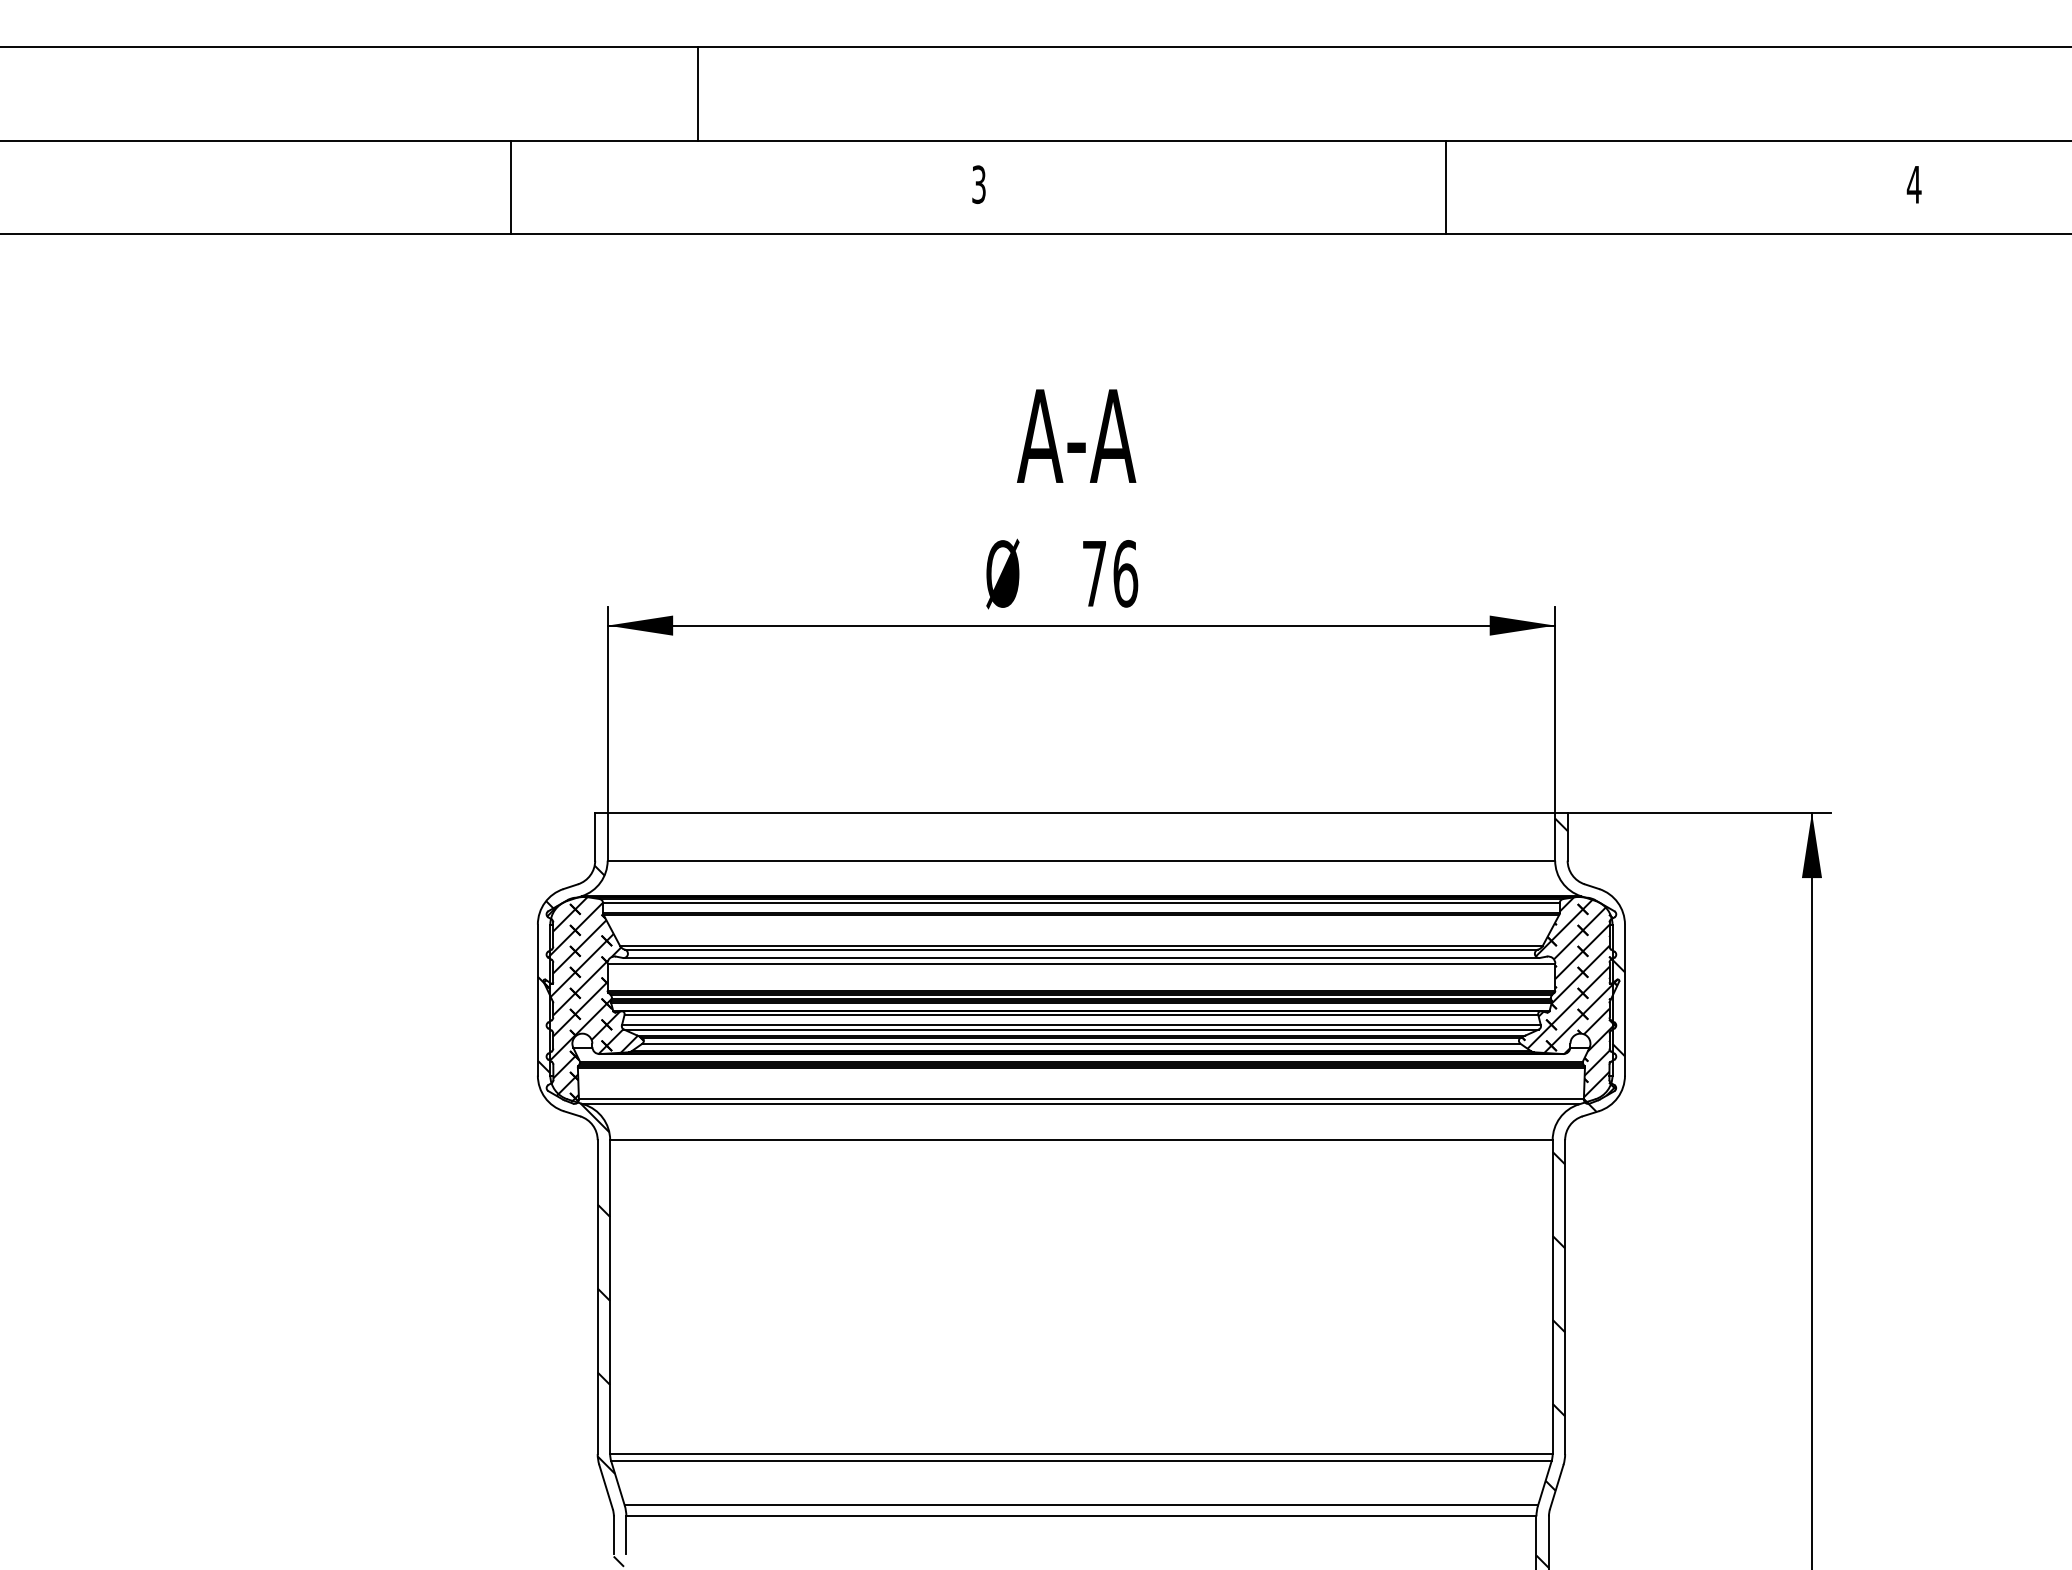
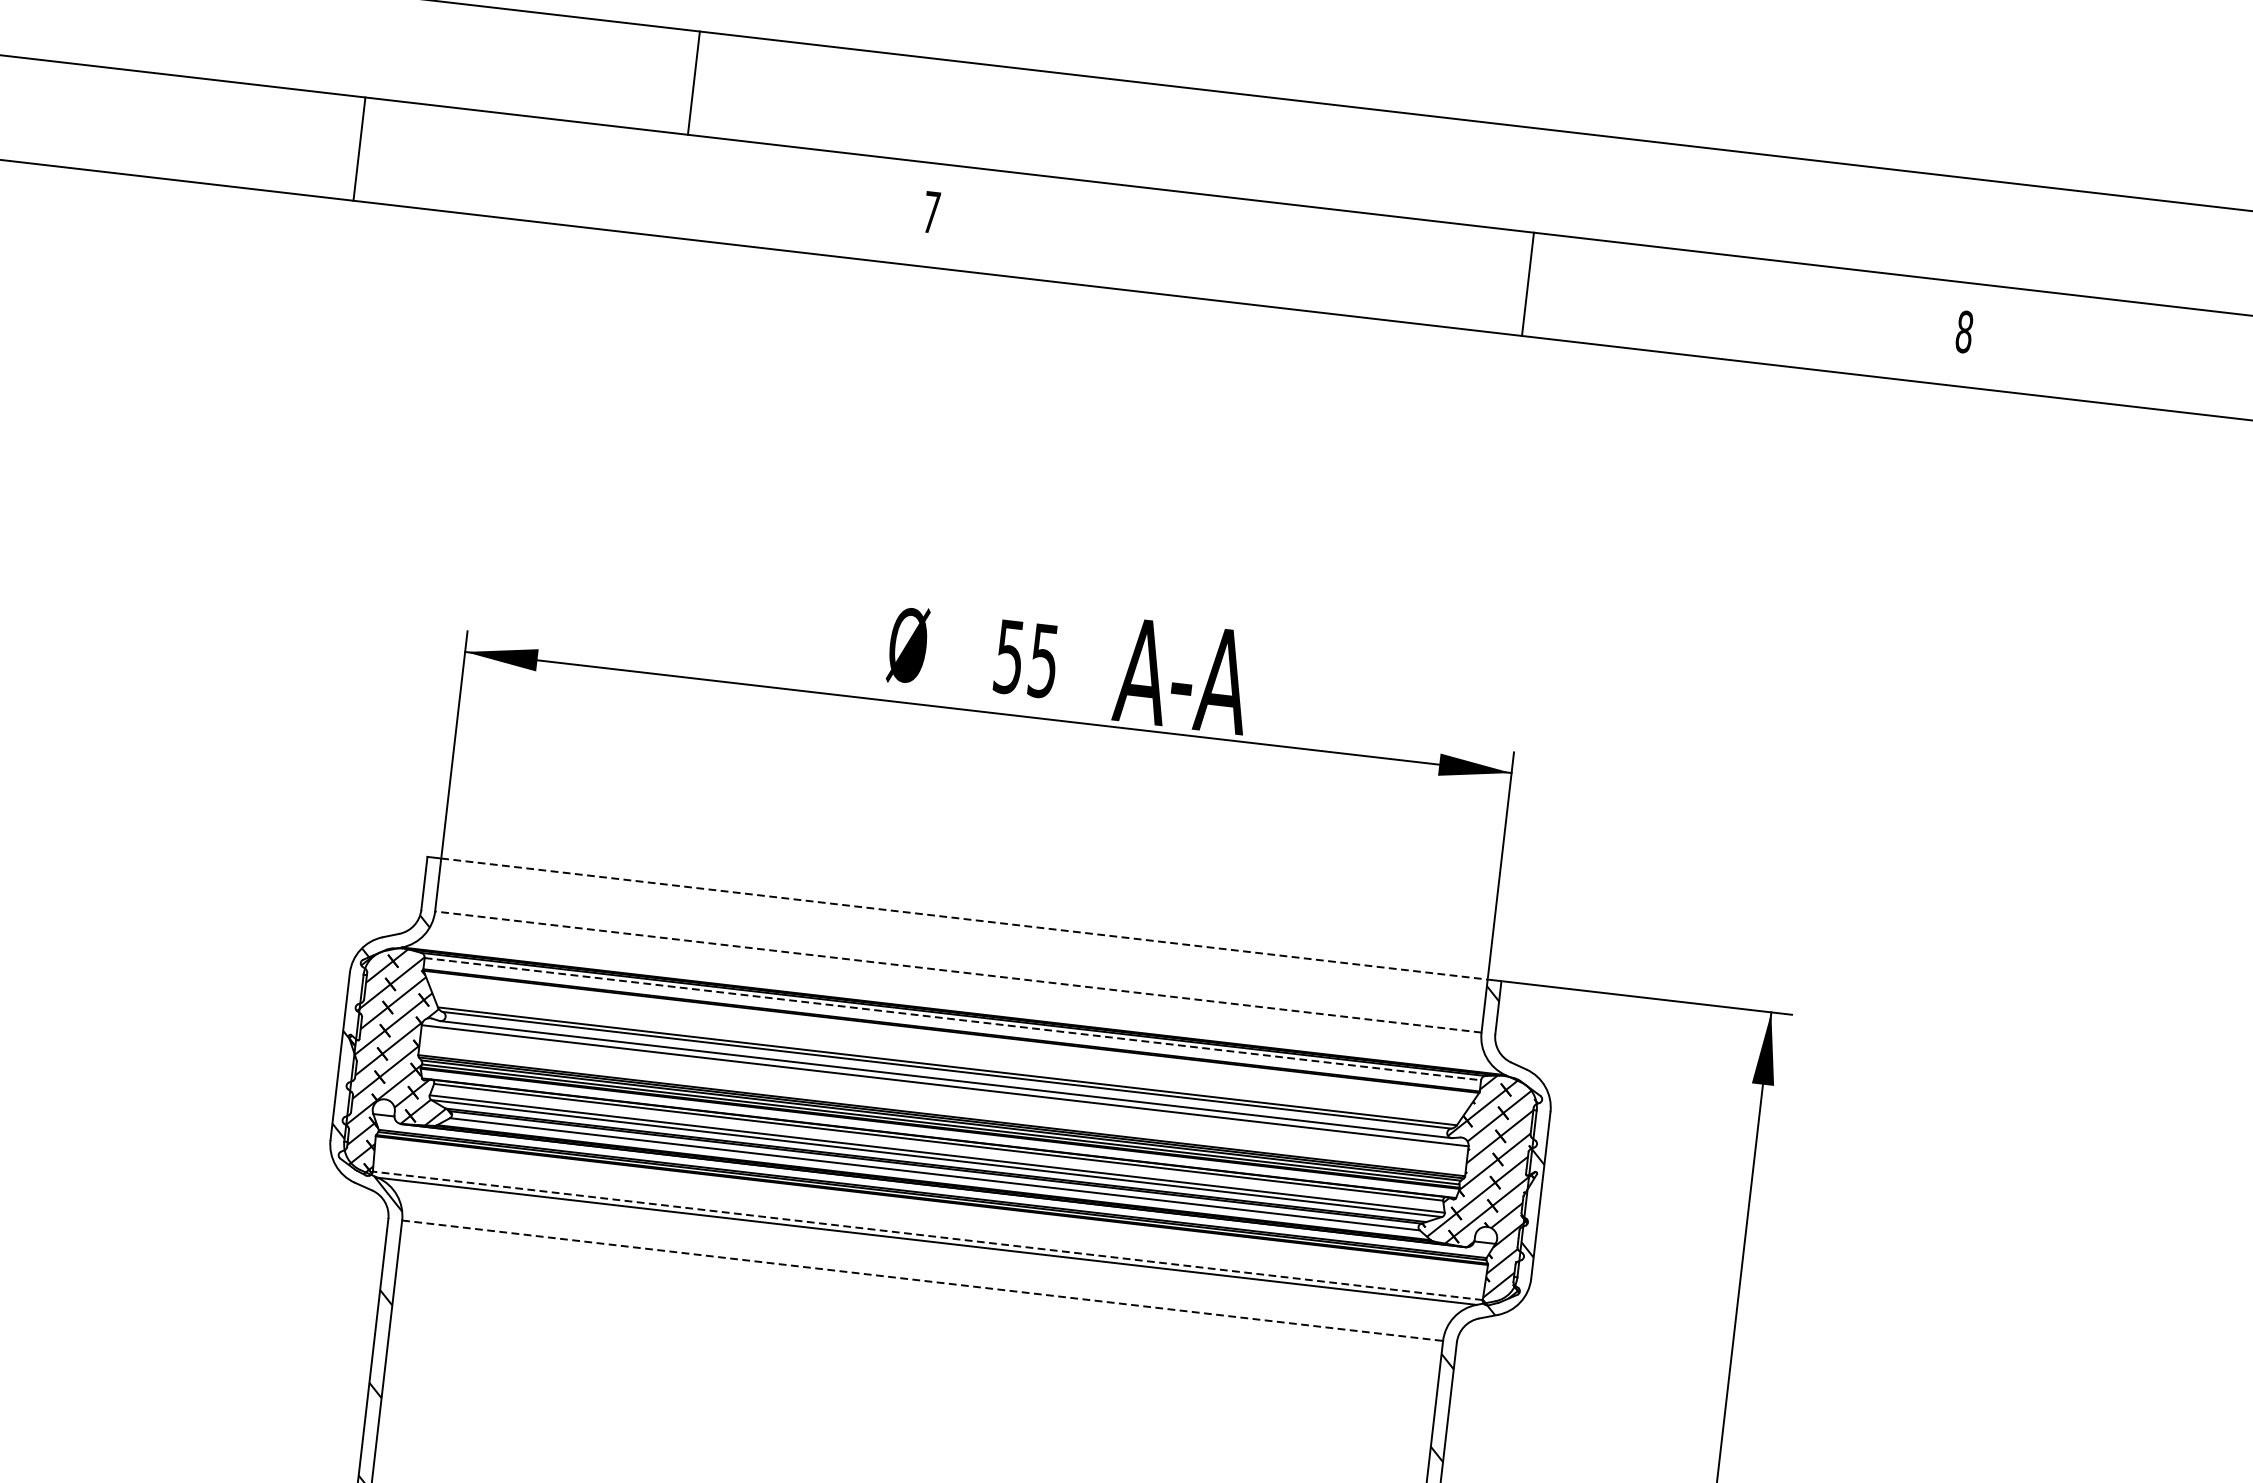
line: (698, 93) -> (694, 82), moved
text: (978, 184) -> (931, 212), 3 -> 7
text: (1913, 184) -> (1963, 331), 4 -> 8
line: (511, 187) -> (359, 149), moved
line: (1446, 187) -> (1528, 284), moved
text: (1076, 435) -> (1183, 675), moved
text: (1110, 573) -> (1027, 658), 76 -> 55
line: (1081, 812) -> (964, 918), solid -> dashed
line: (1081, 860) -> (958, 971), solid -> dashed
line: (1081, 903) -> (952, 1019), solid -> dashed
line: (1080, 1099) -> (926, 1235), solid -> dashed
line: (1081, 1140) -> (922, 1281), solid -> dashed

